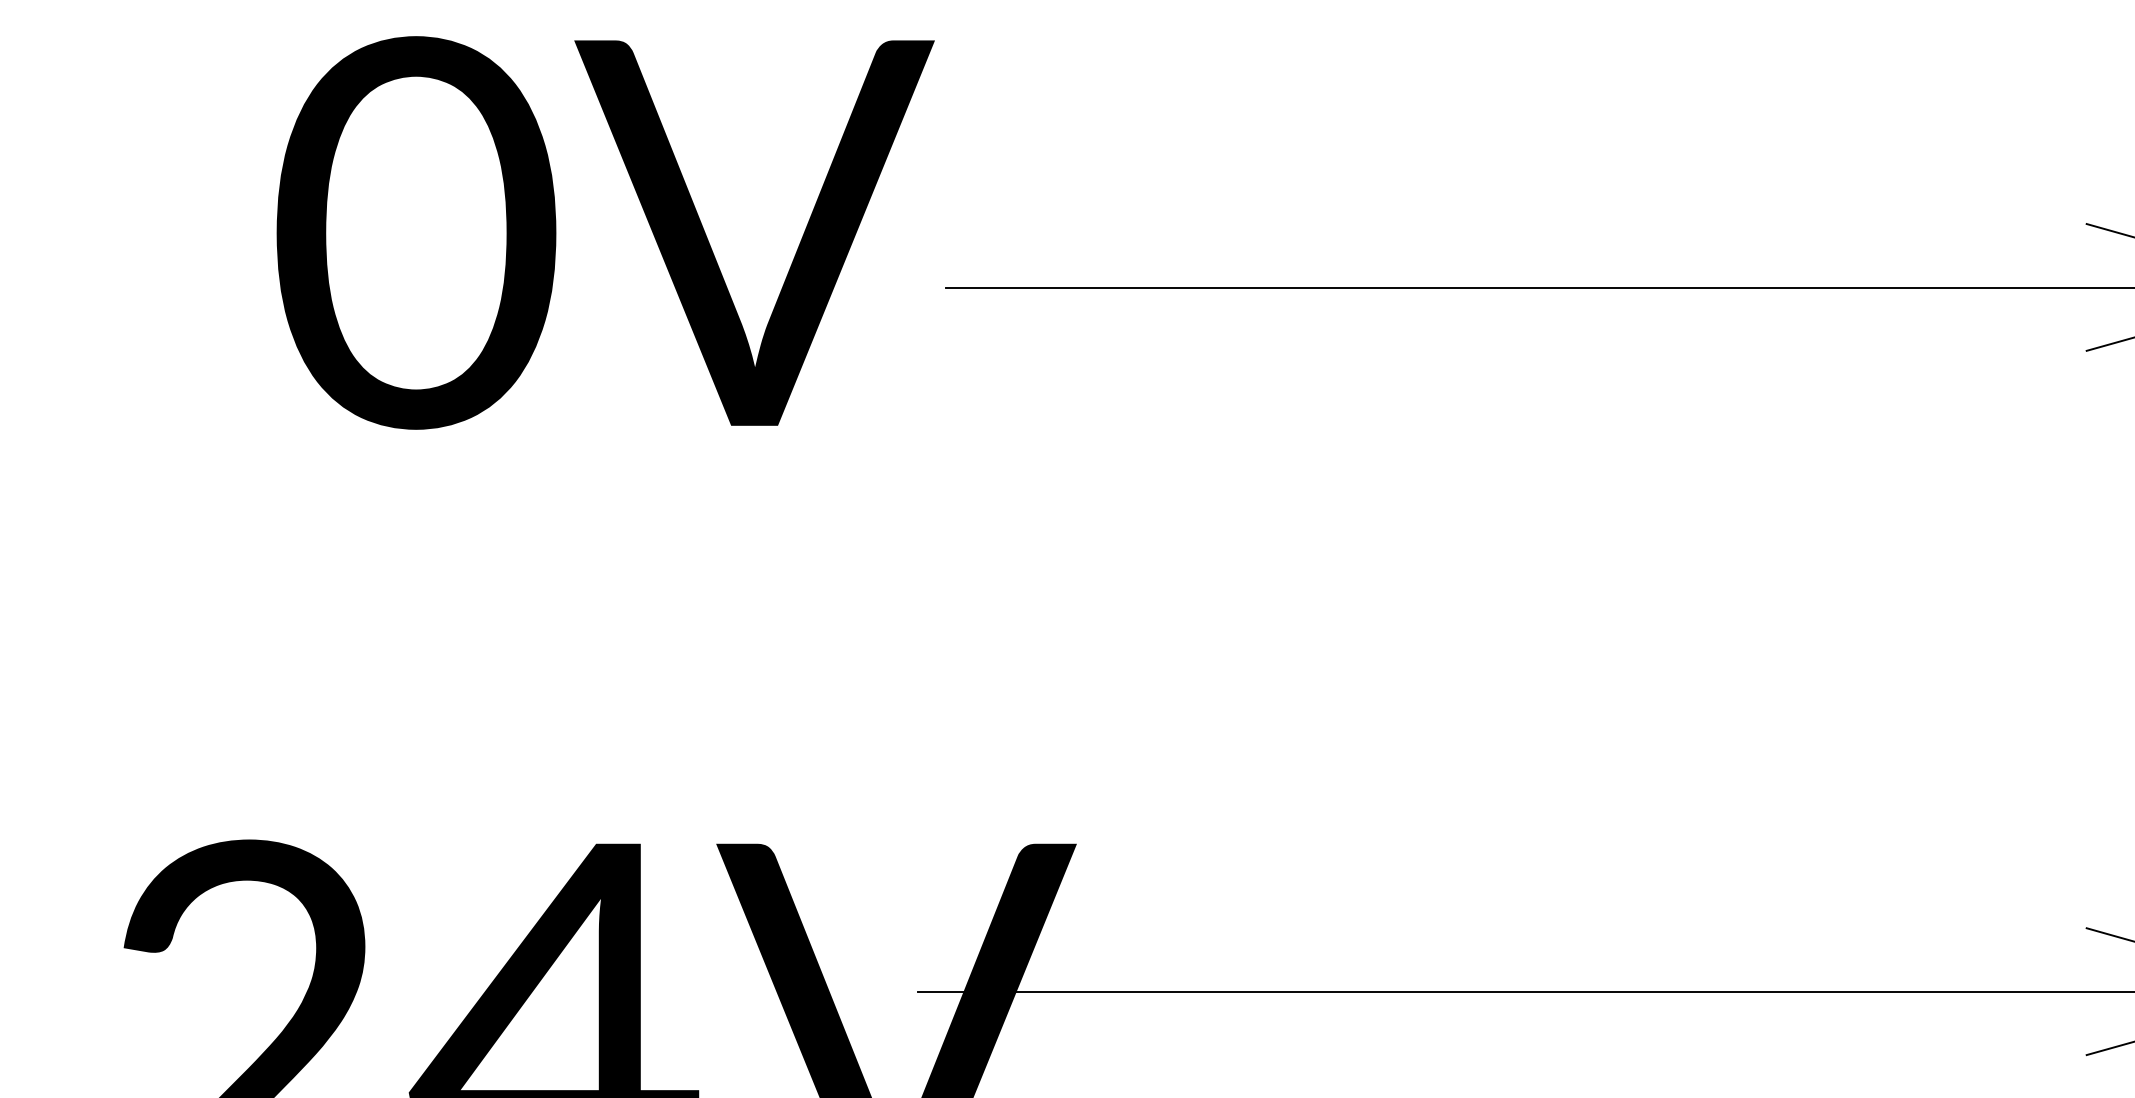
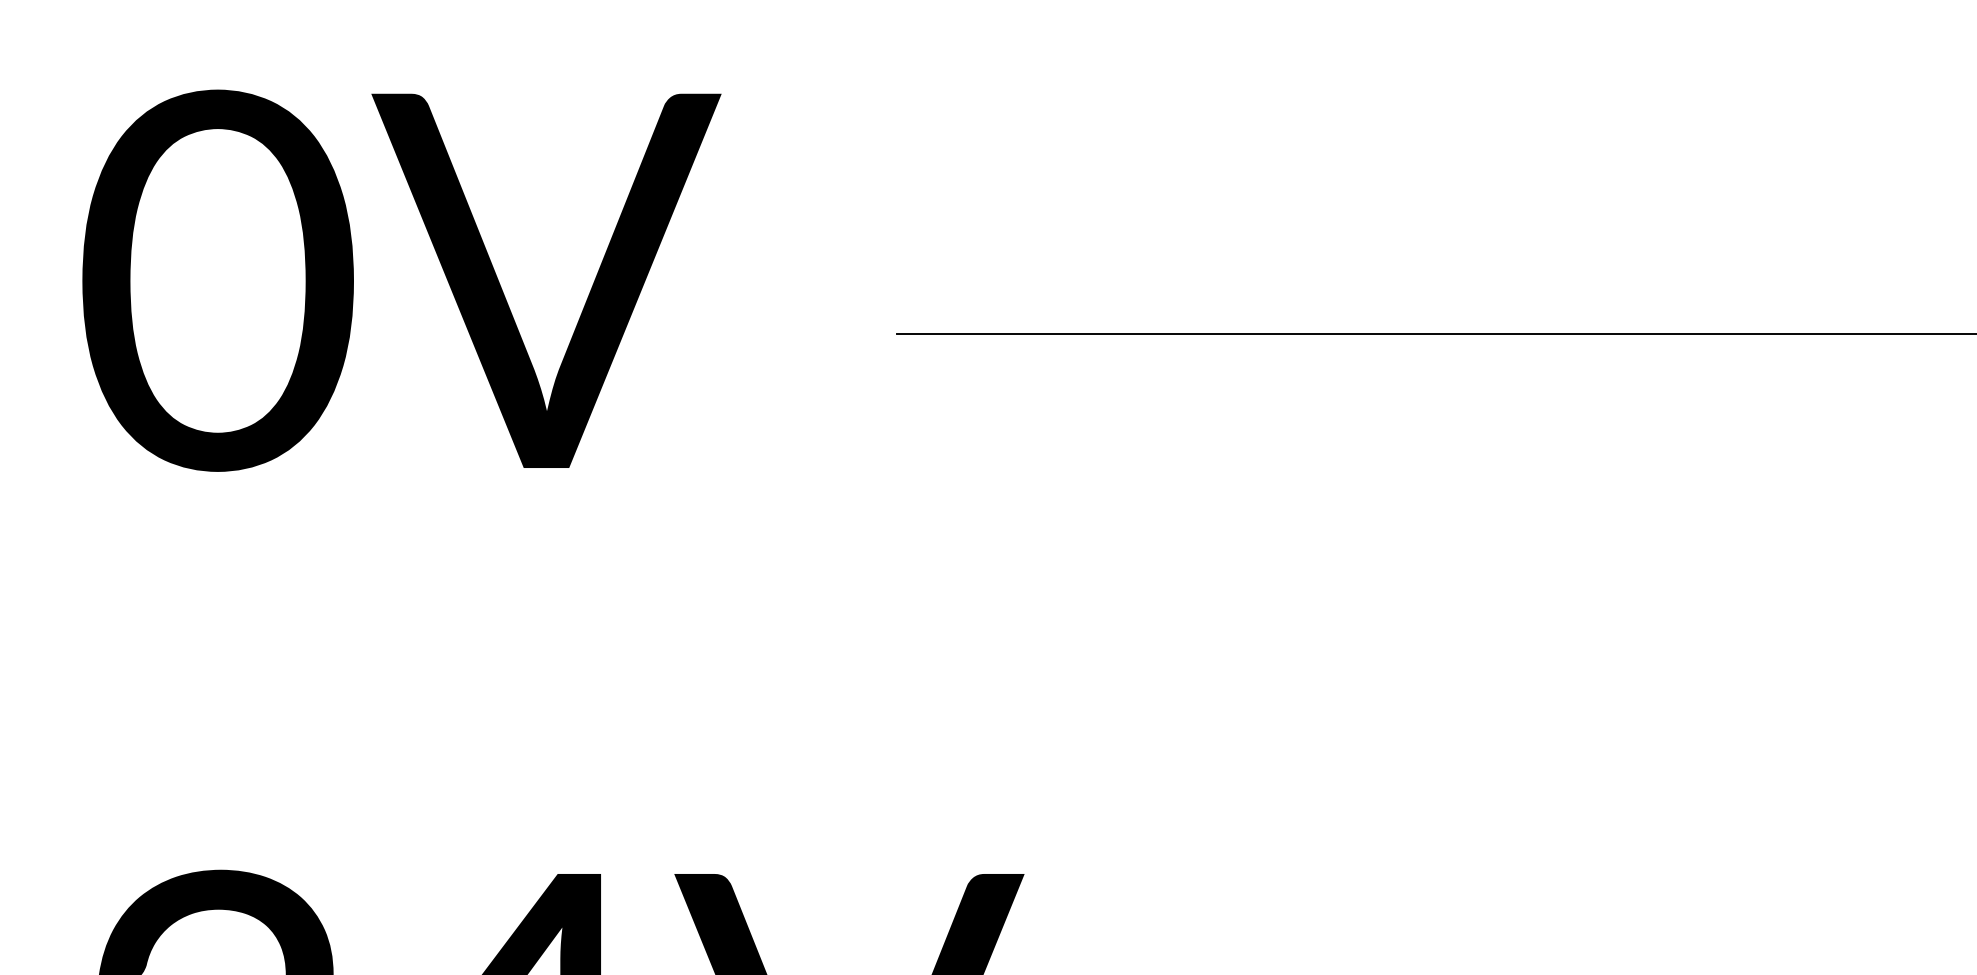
text: (605, 232) -> (401, 280), moved

